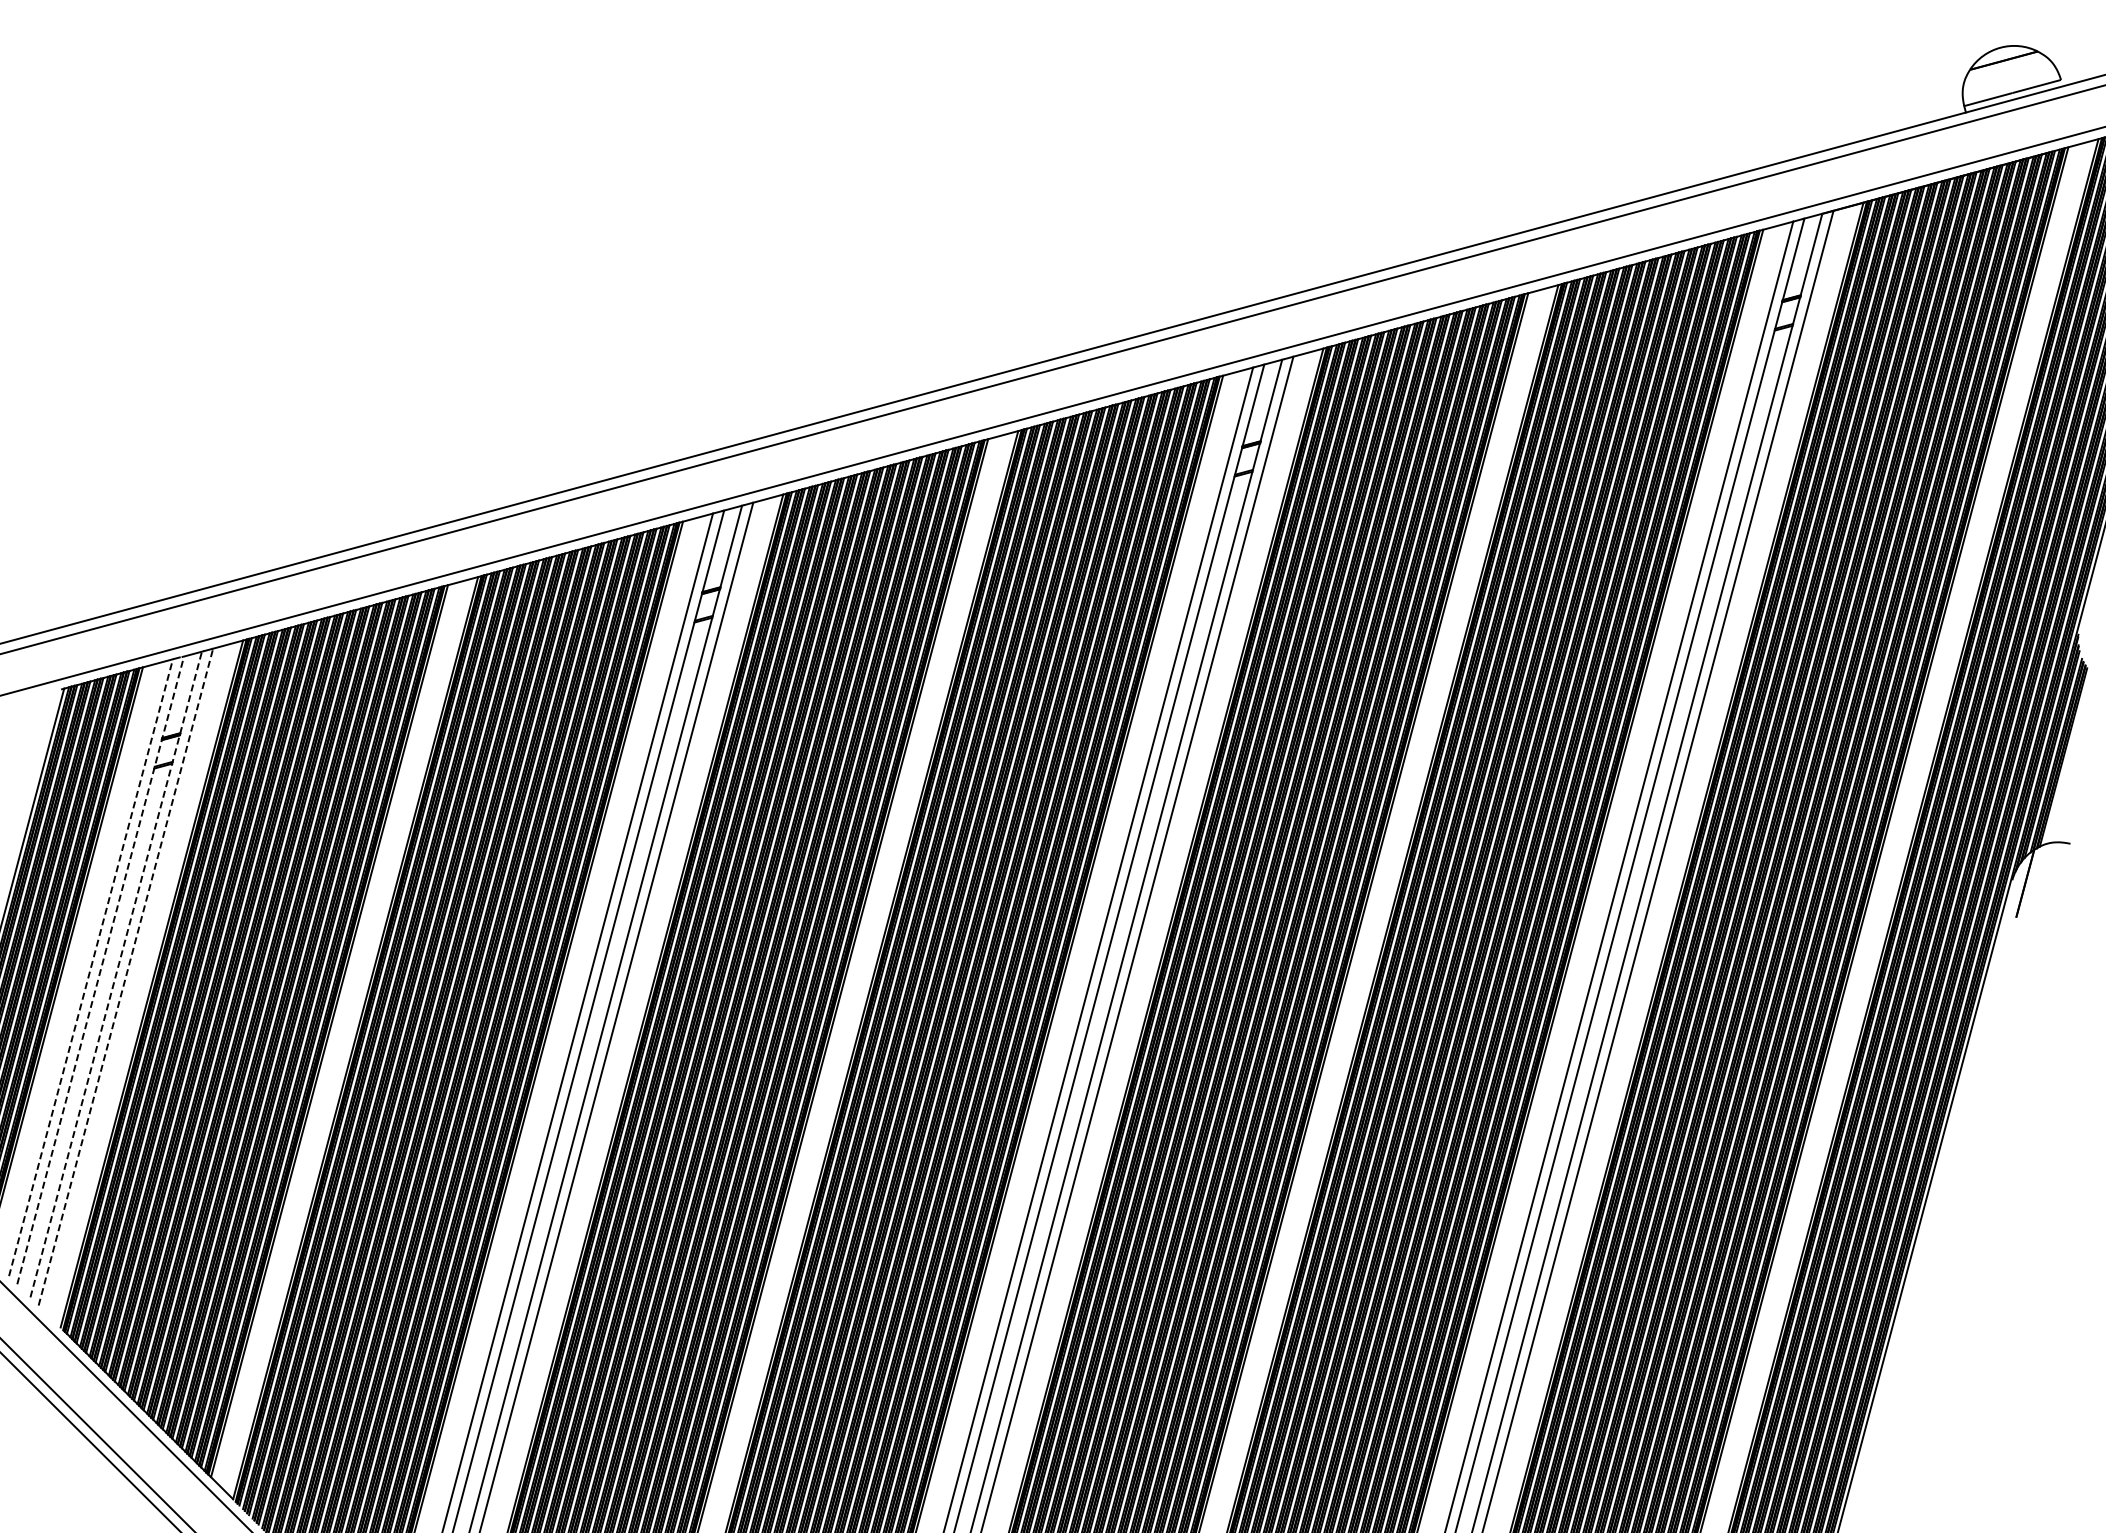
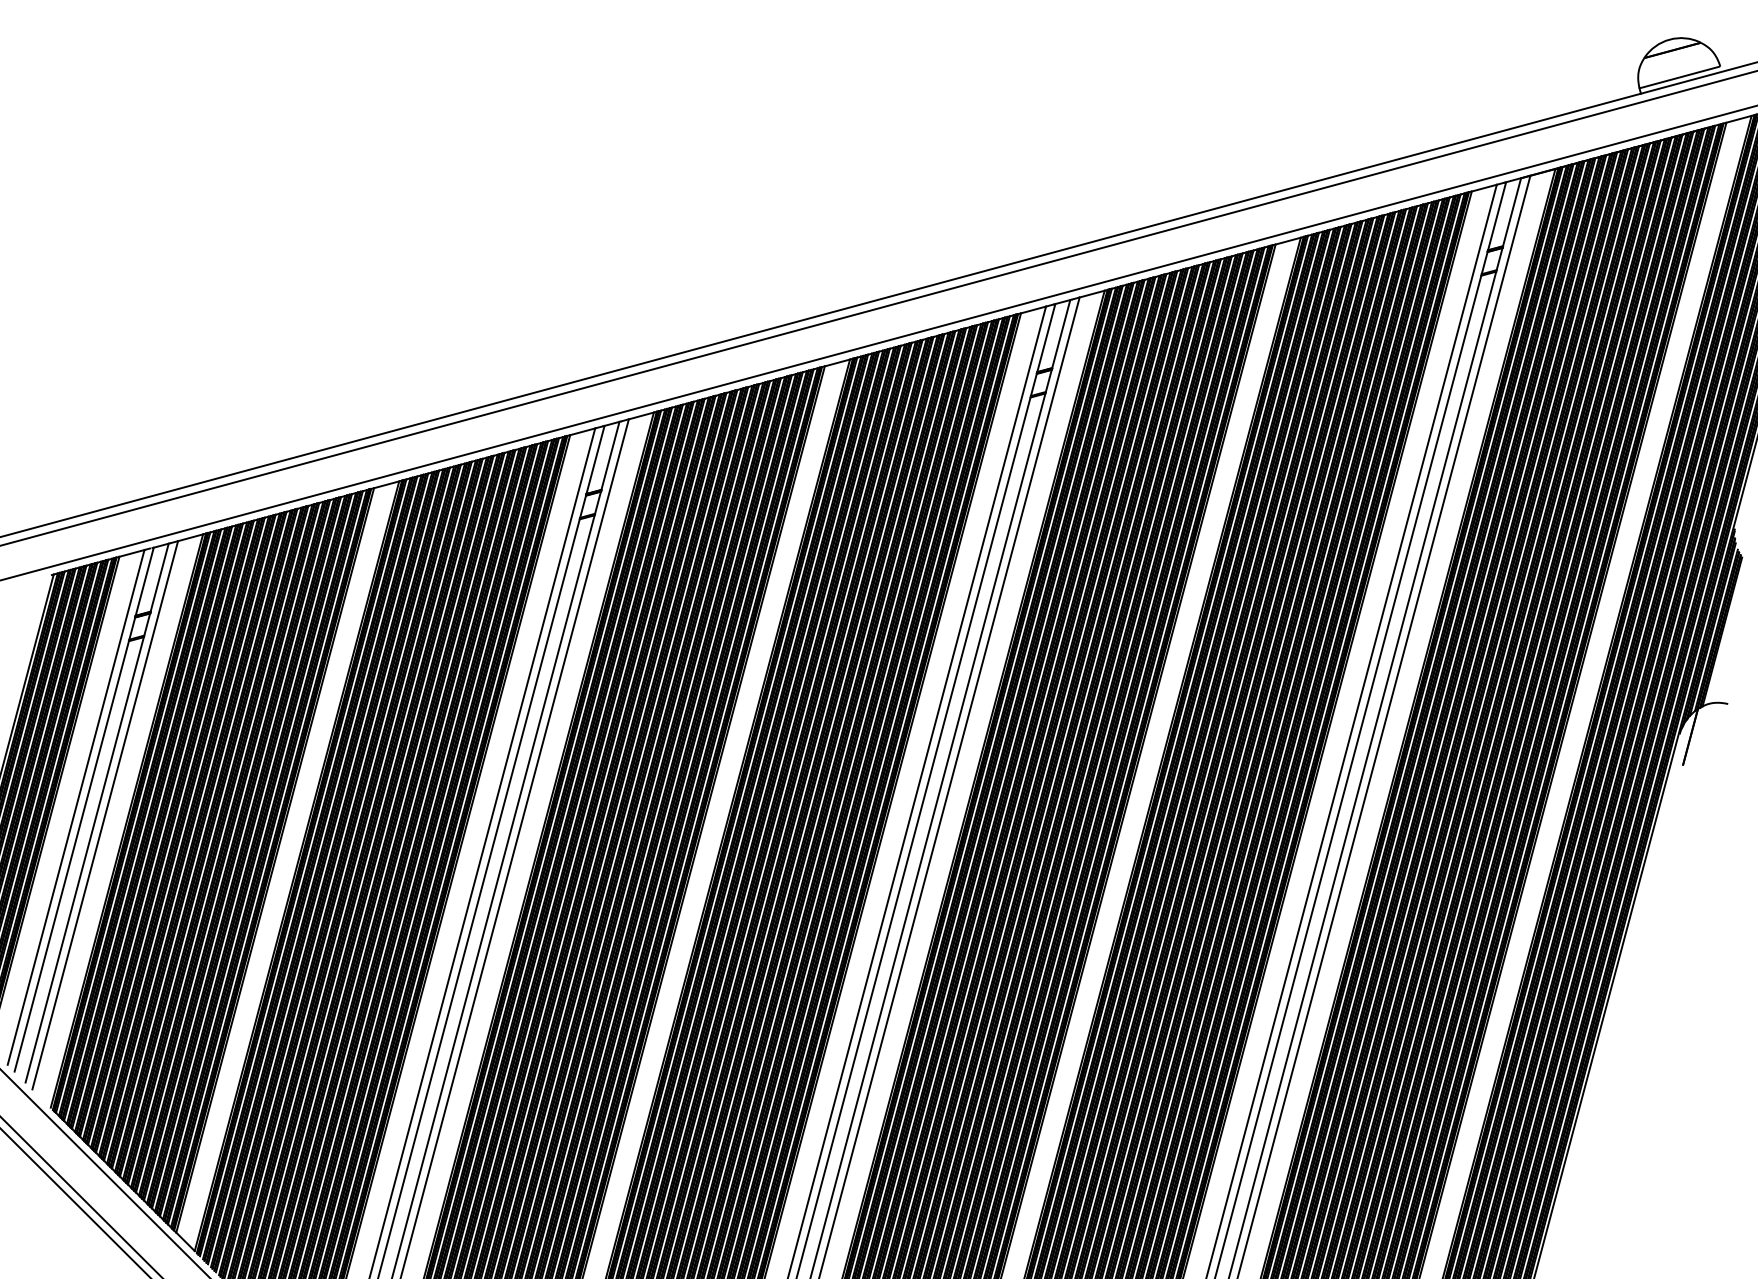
line: (91, 967) -> (76, 807), dashed -> solid
line: (100, 970) -> (84, 809), dashed -> solid
line: (116, 974) -> (97, 813), dashed -> solid
line: (125, 977) -> (104, 815), dashed -> solid

